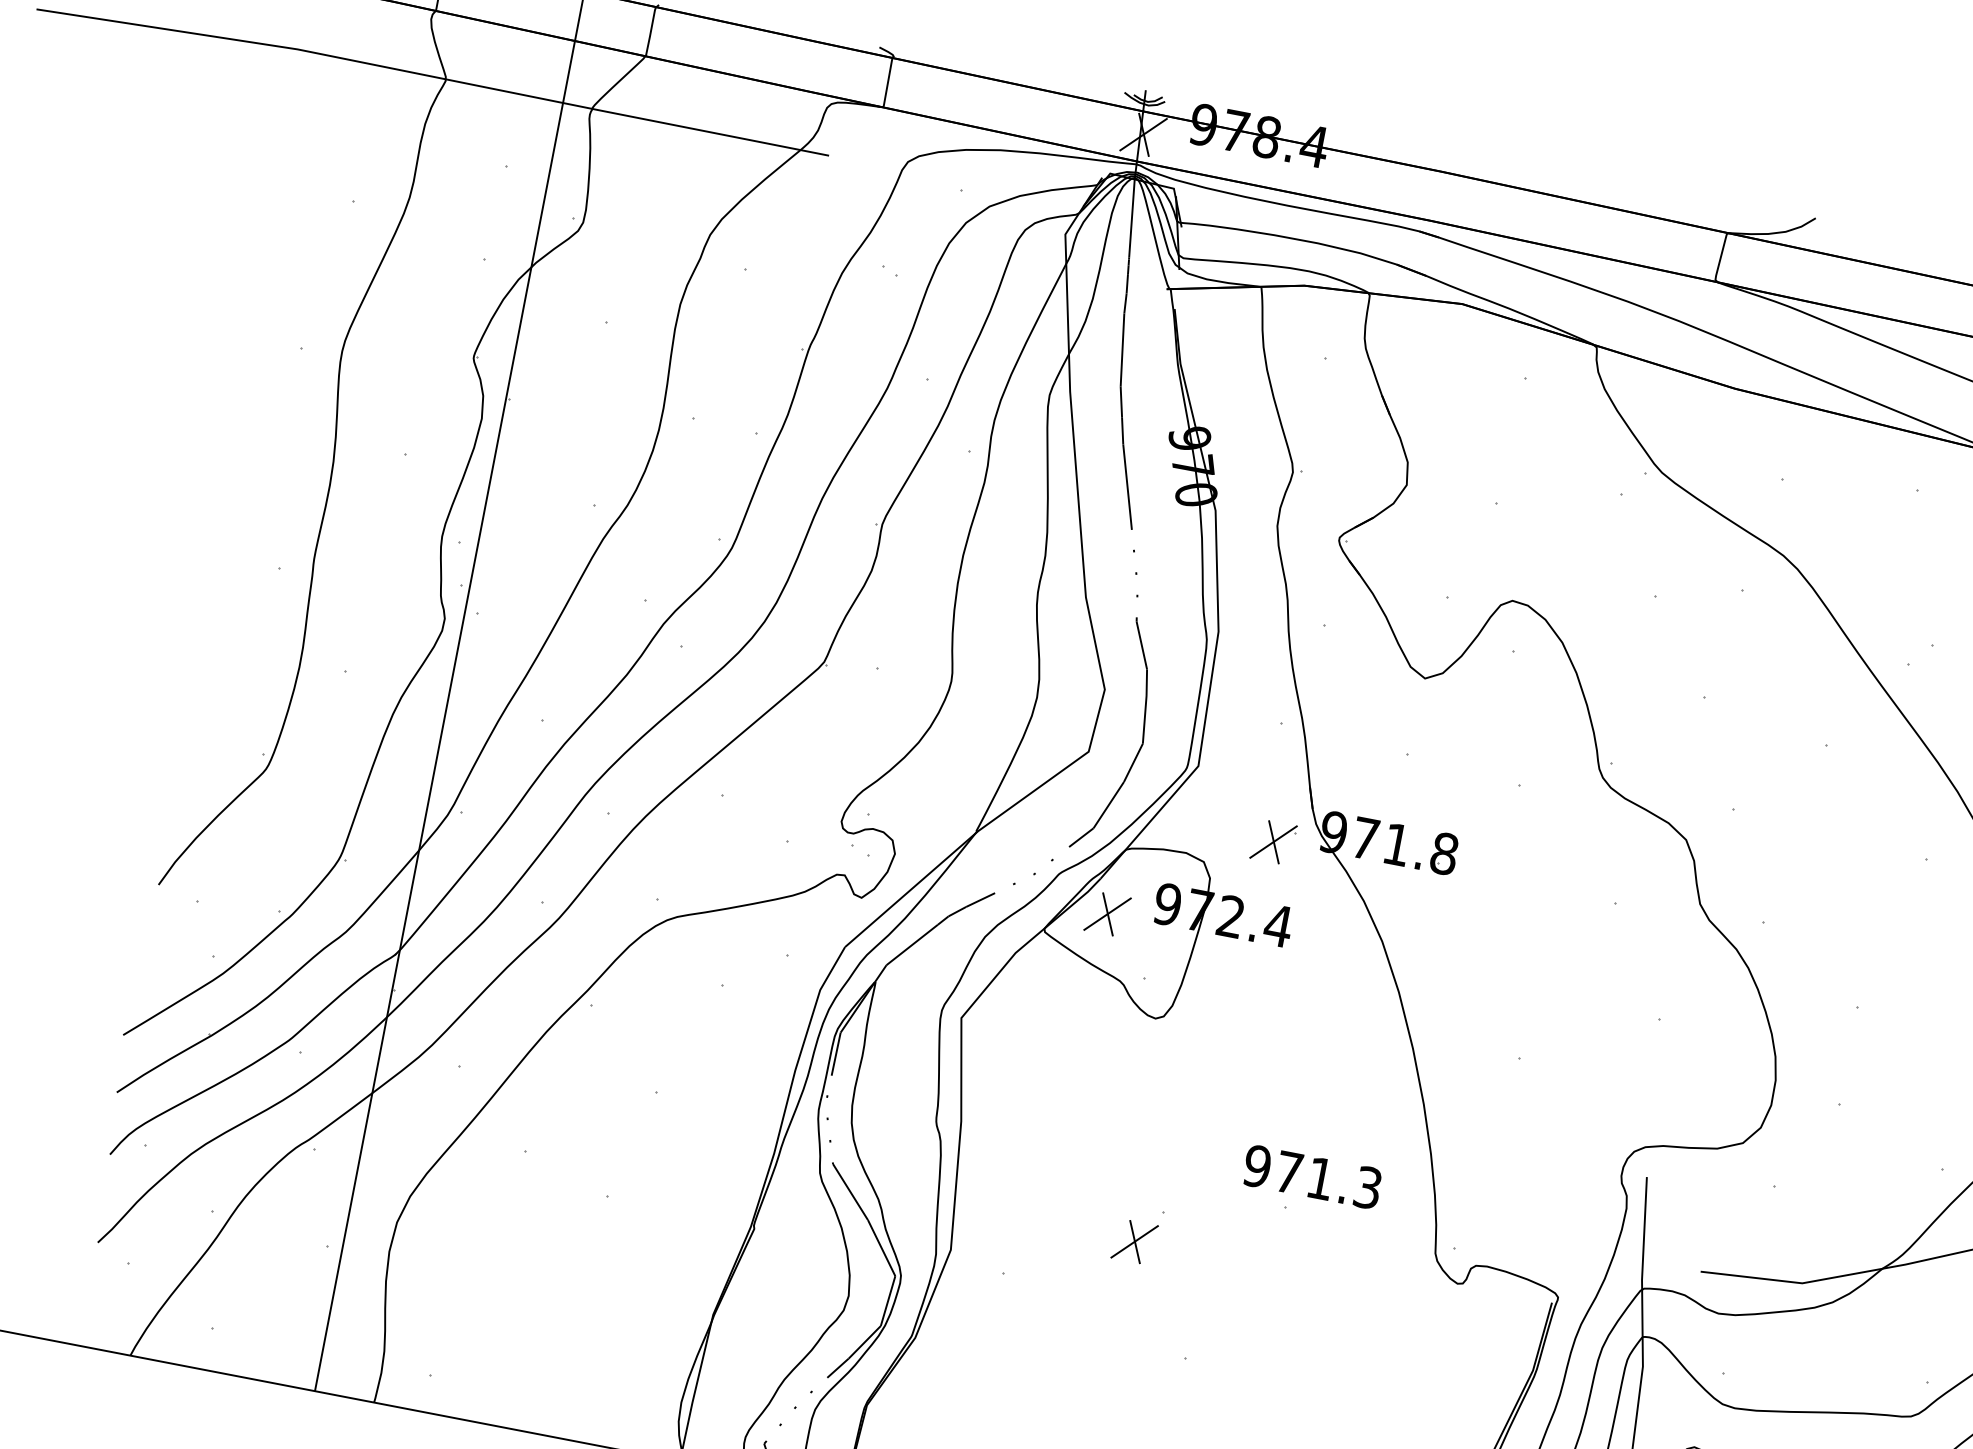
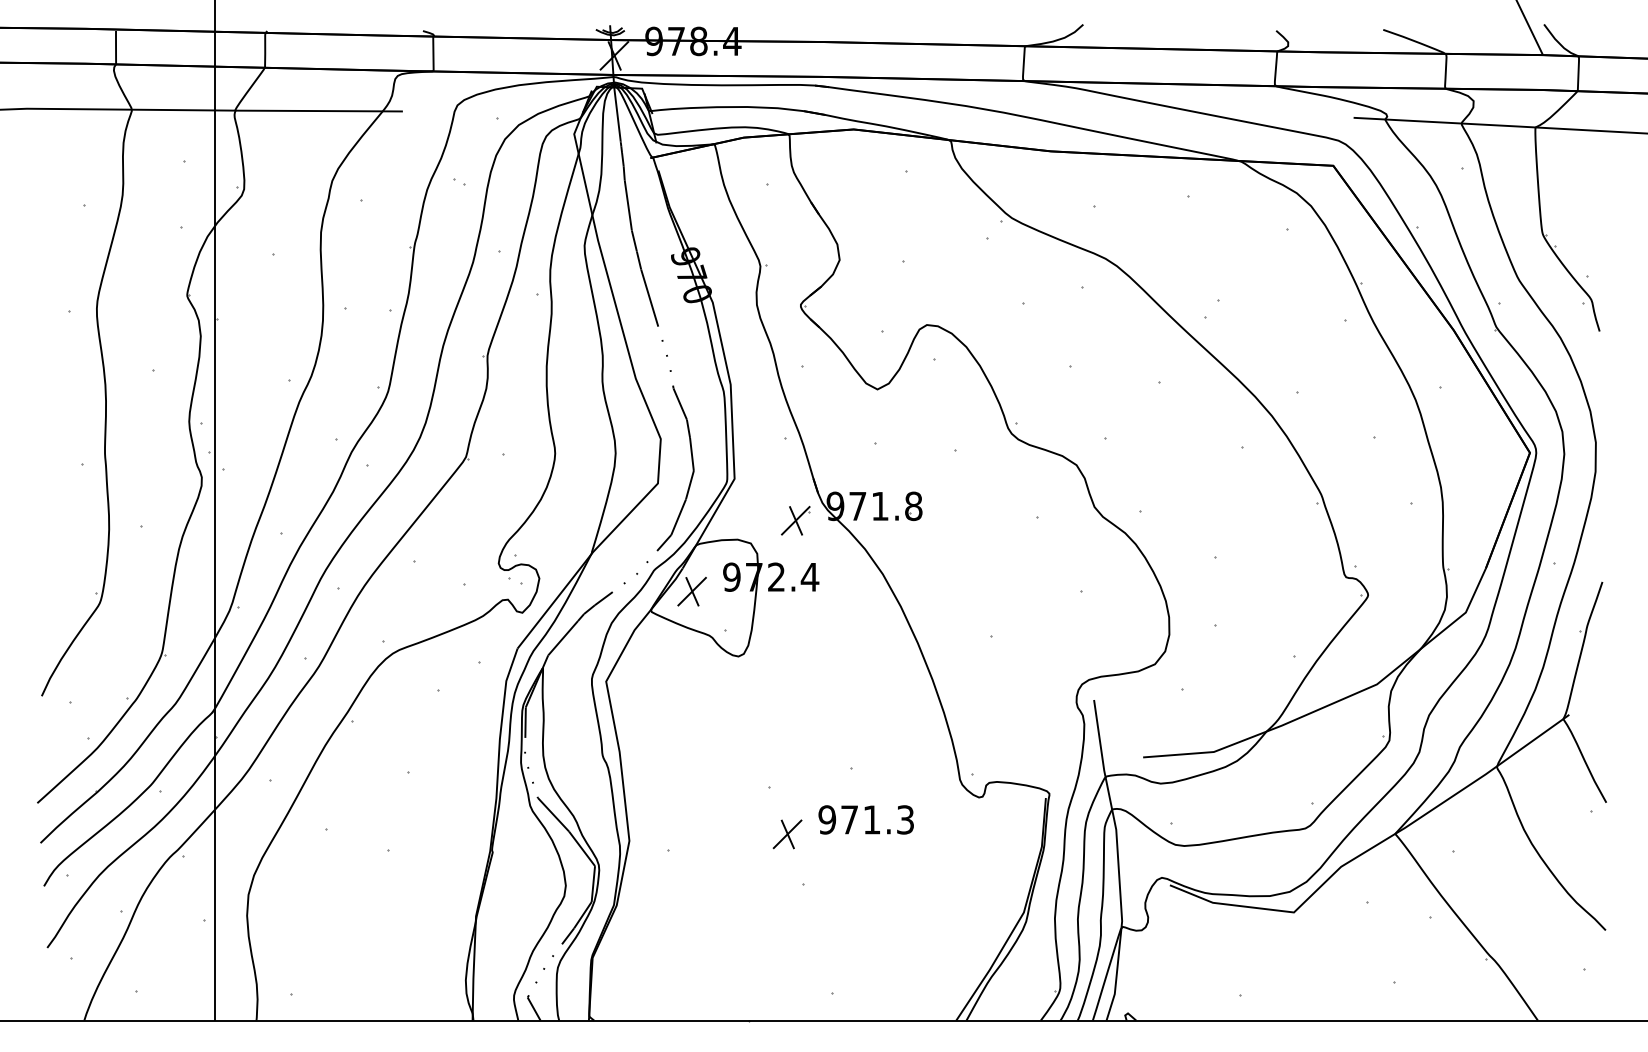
text: (1311, 1176) -> (865, 819), moved
part: (1134, 1242) -> (787, 834), moved

